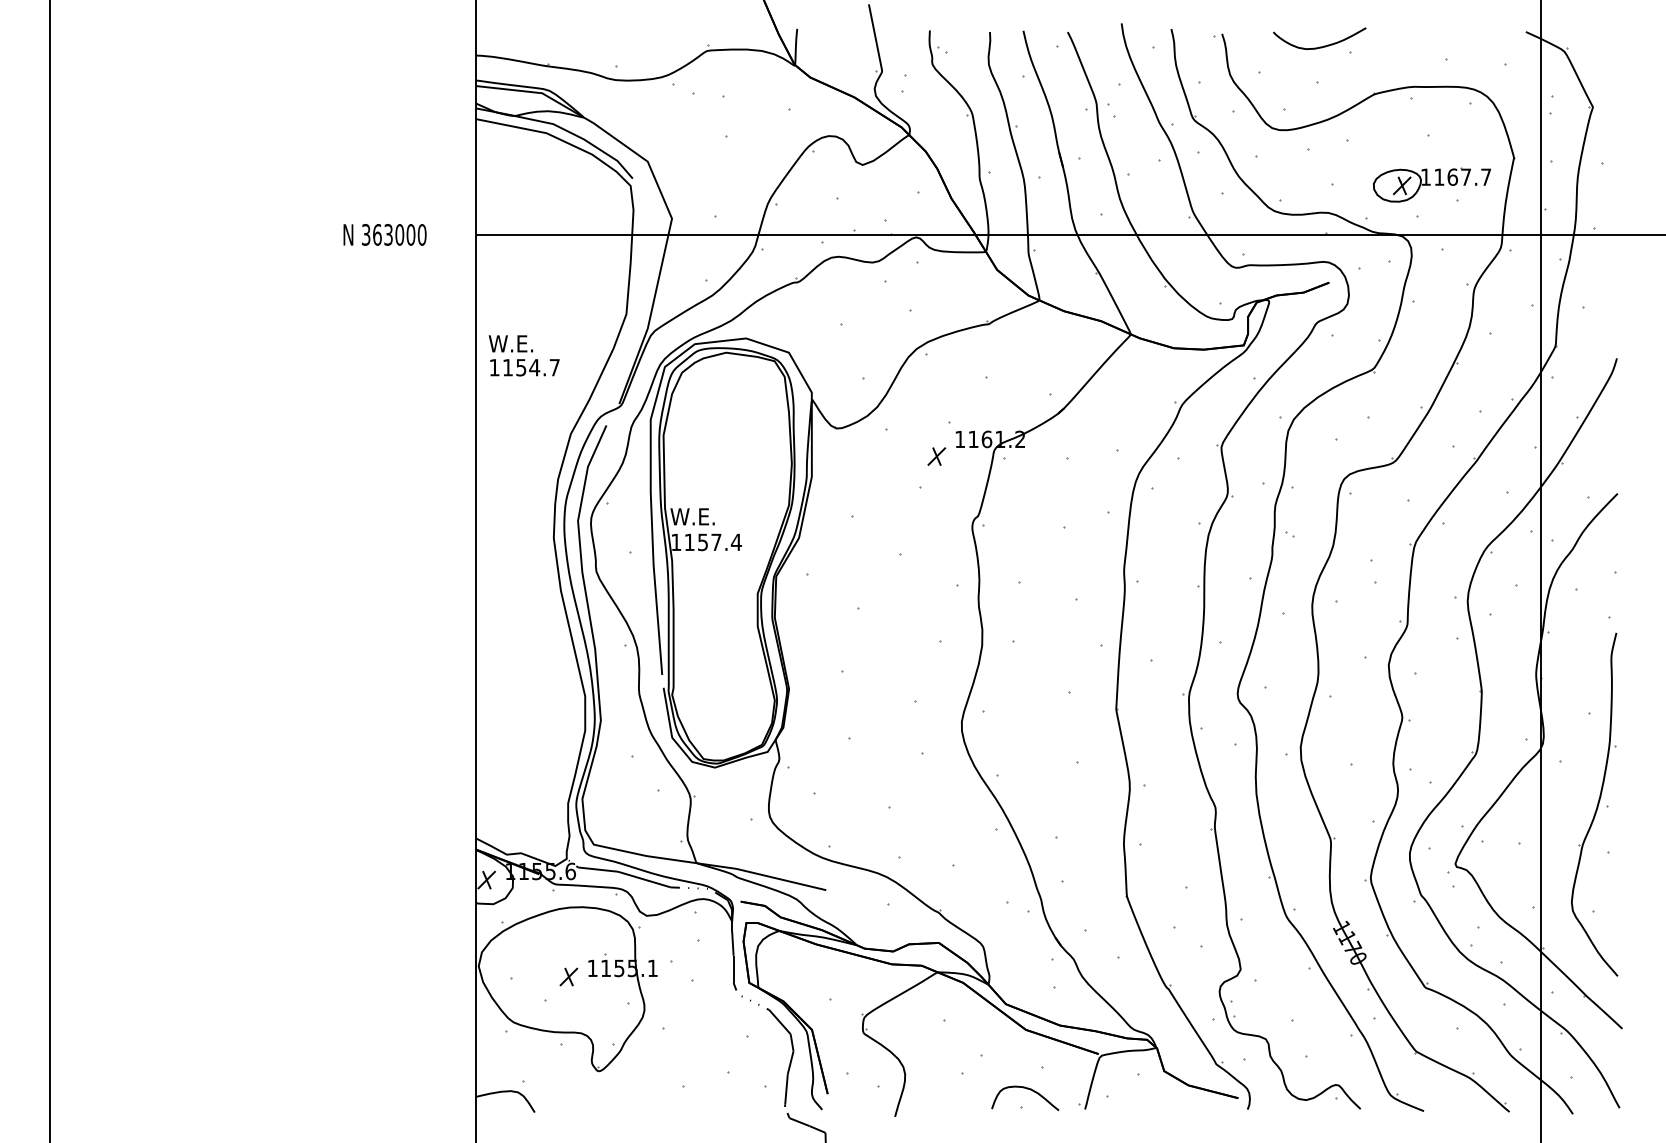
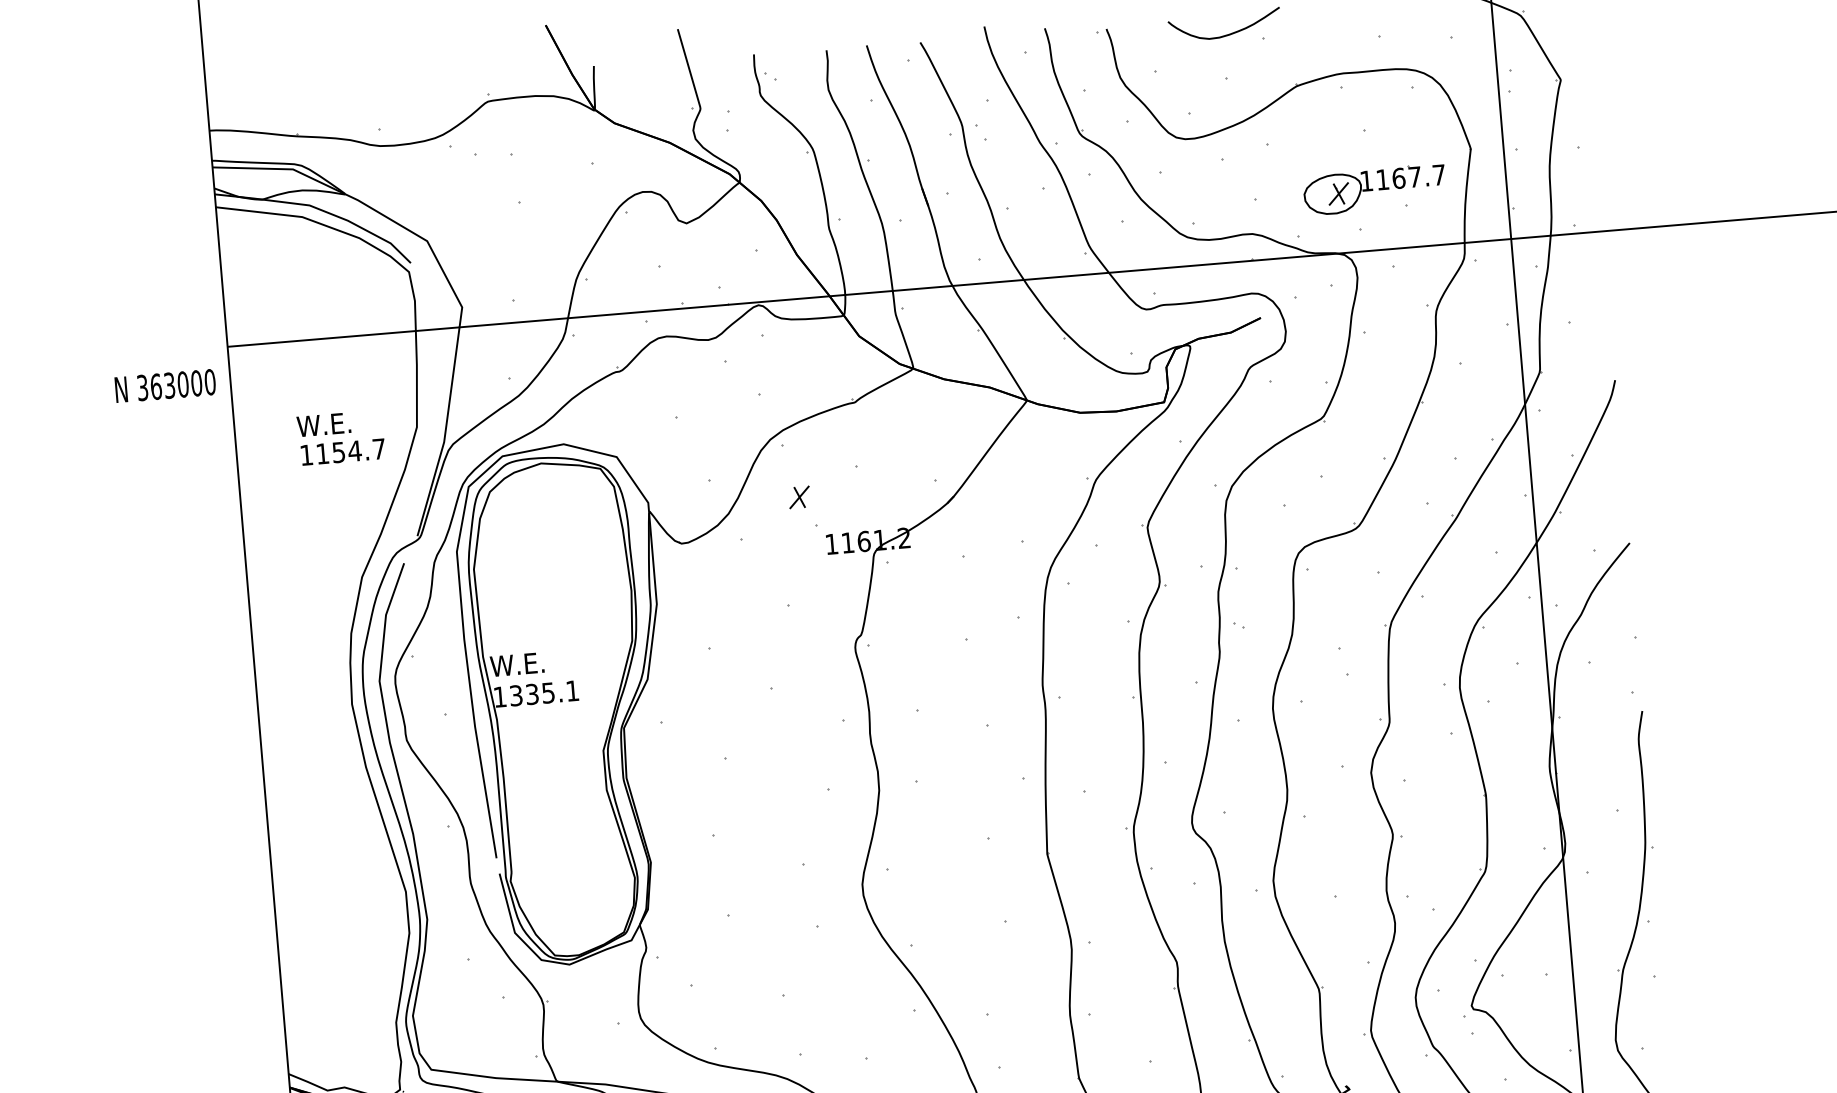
text: (384, 234) -> (164, 385), moved
text: (523, 355) -> (340, 437), moved
part: (936, 456) -> (799, 497), moved
text: (712, 542) -> (543, 693), 1157.4 -> 1335.1

